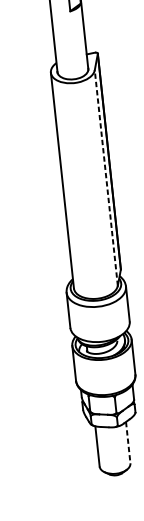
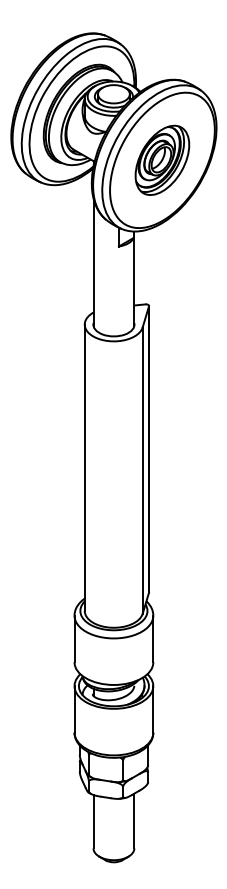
line: (106, 178) -> (142, 470), dashed -> solid
line: (128, 442) -> (134, 821), dashed -> solid

